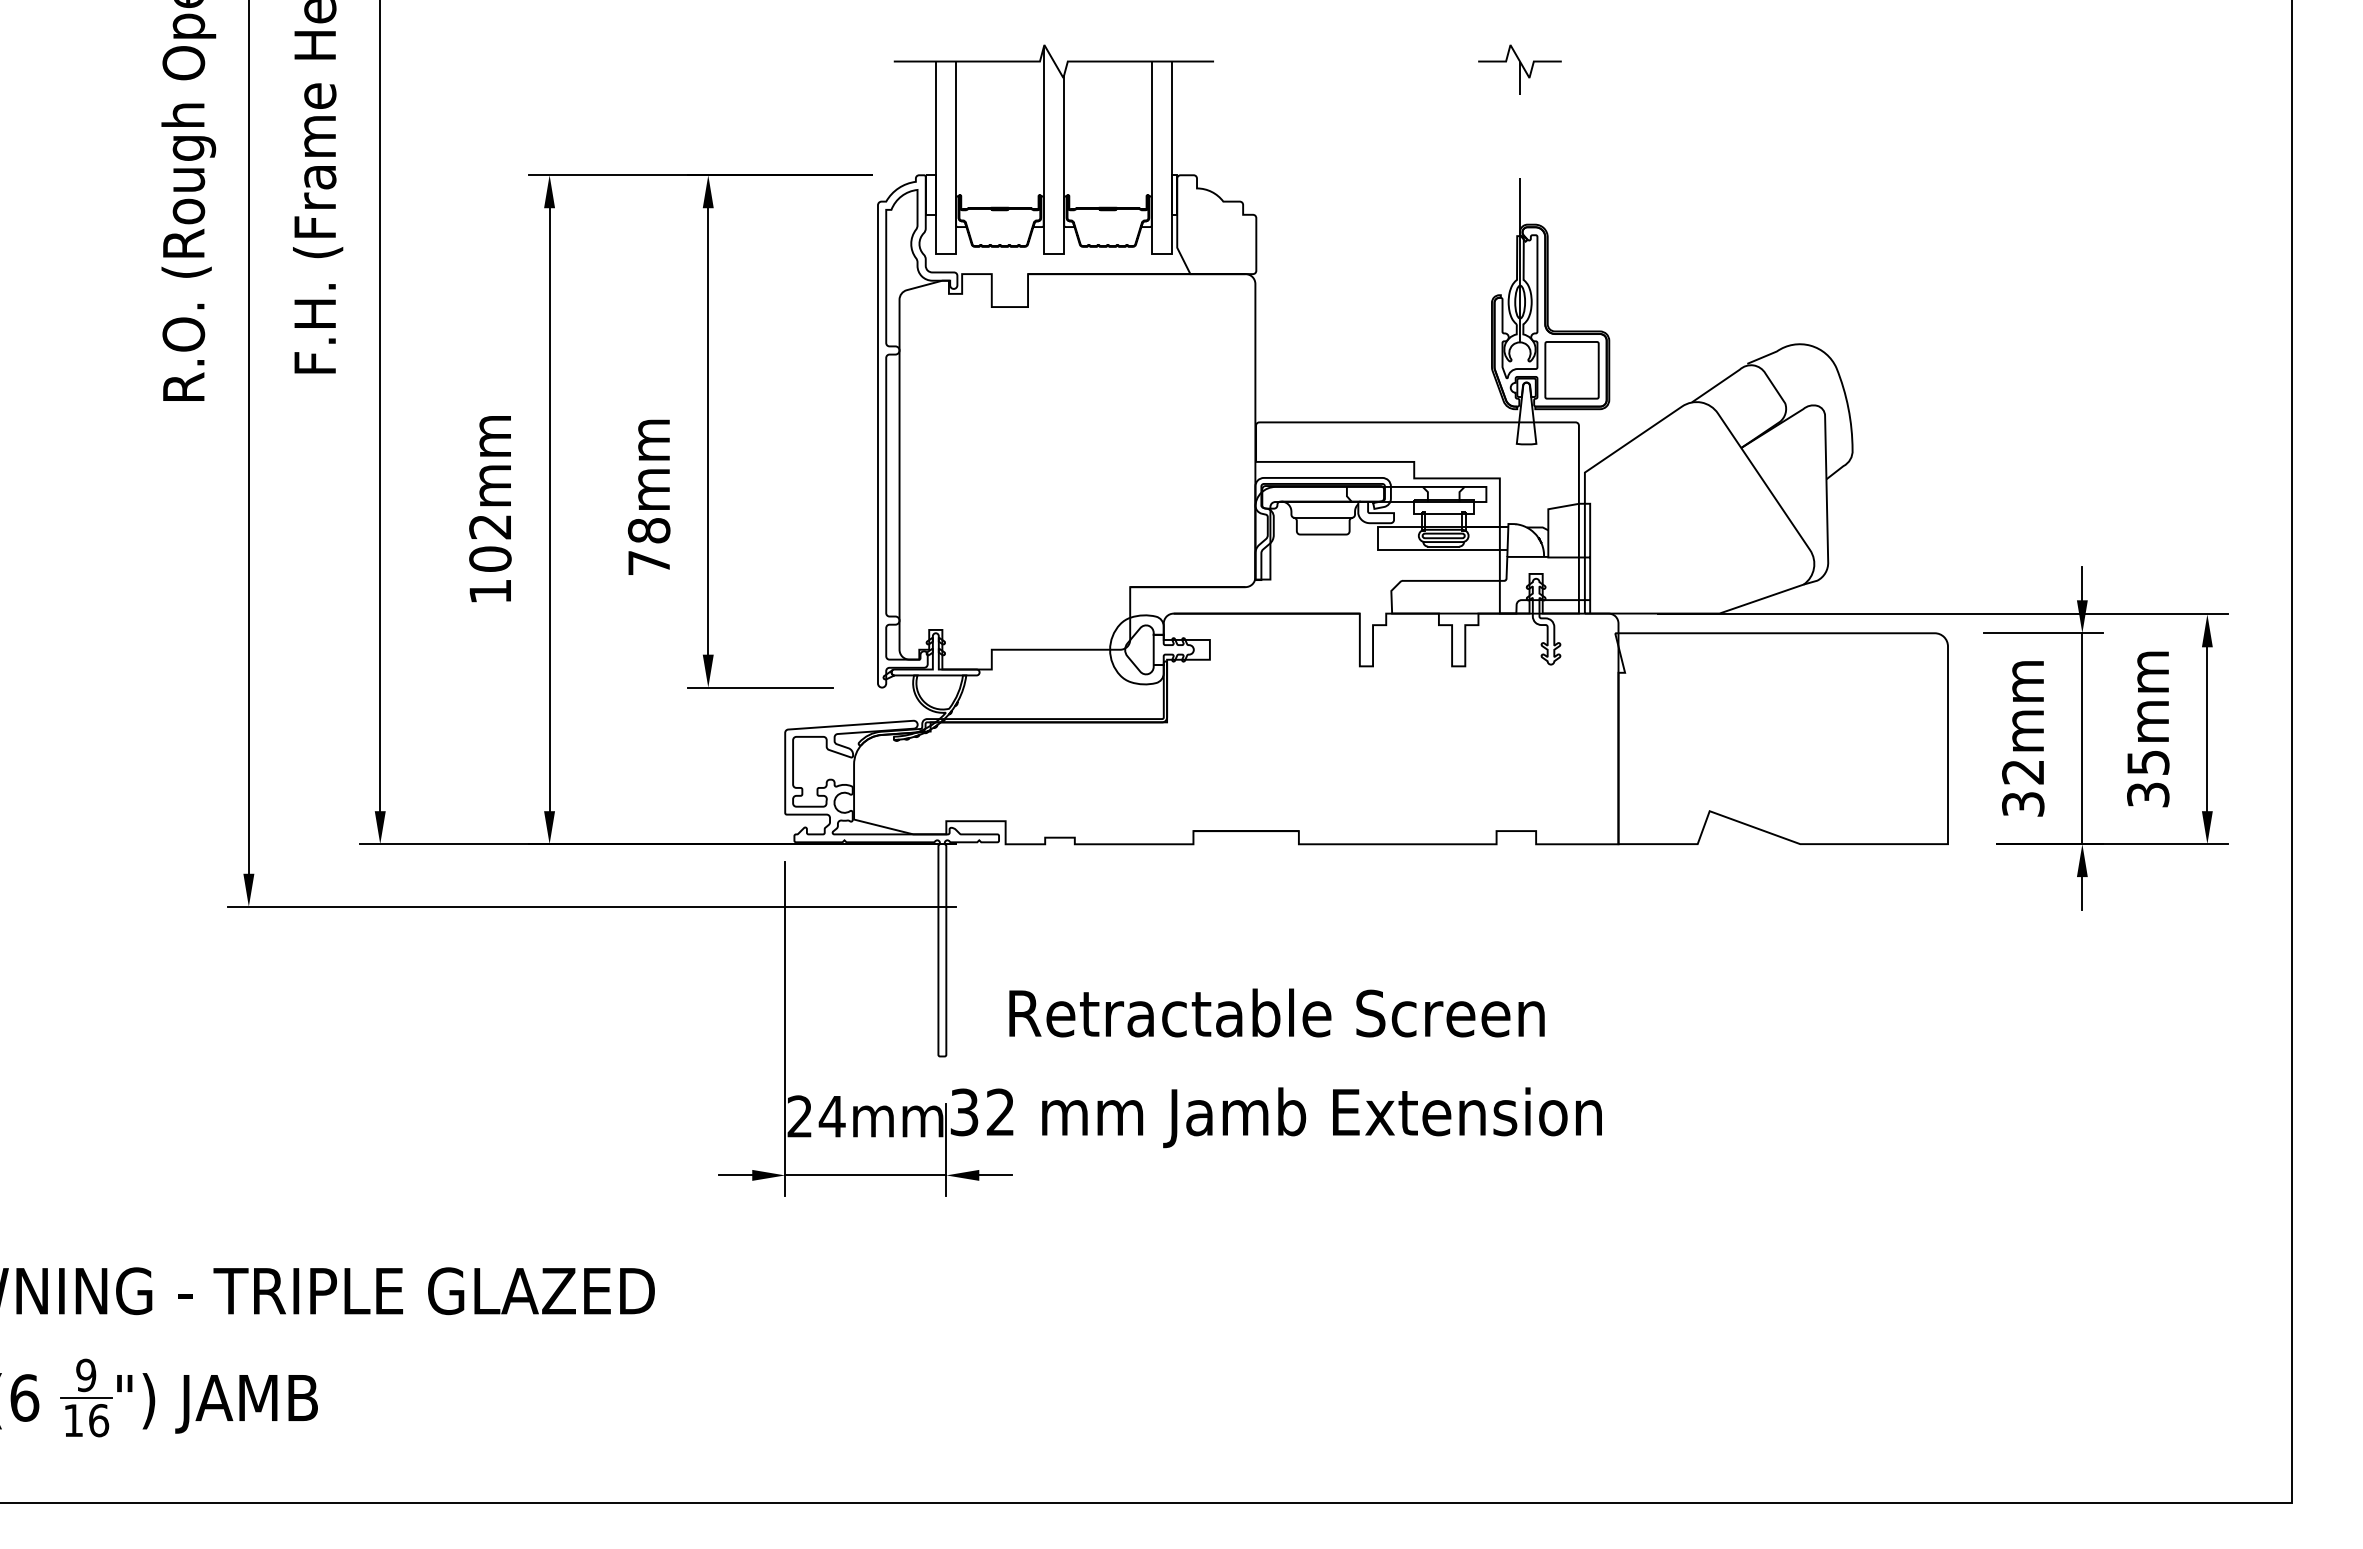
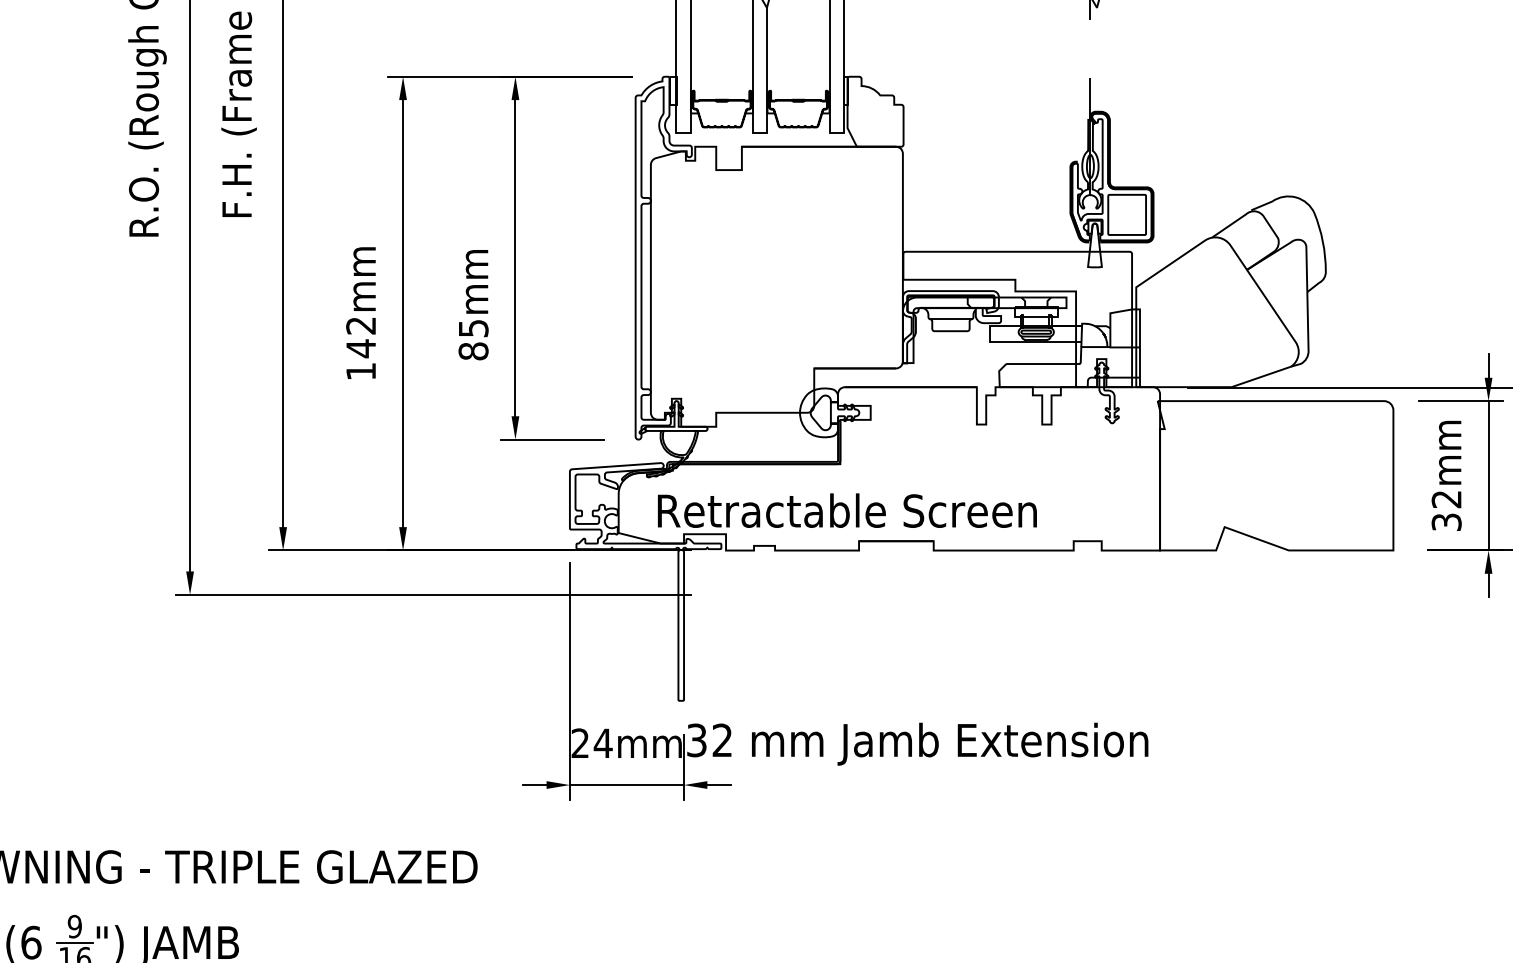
text: (648, 546) -> (473, 339), 78mm -> 85mm
text: (490, 558) -> (361, 348), 102mm -> 142mm
text: (1276, 1012) -> (847, 510), moved

